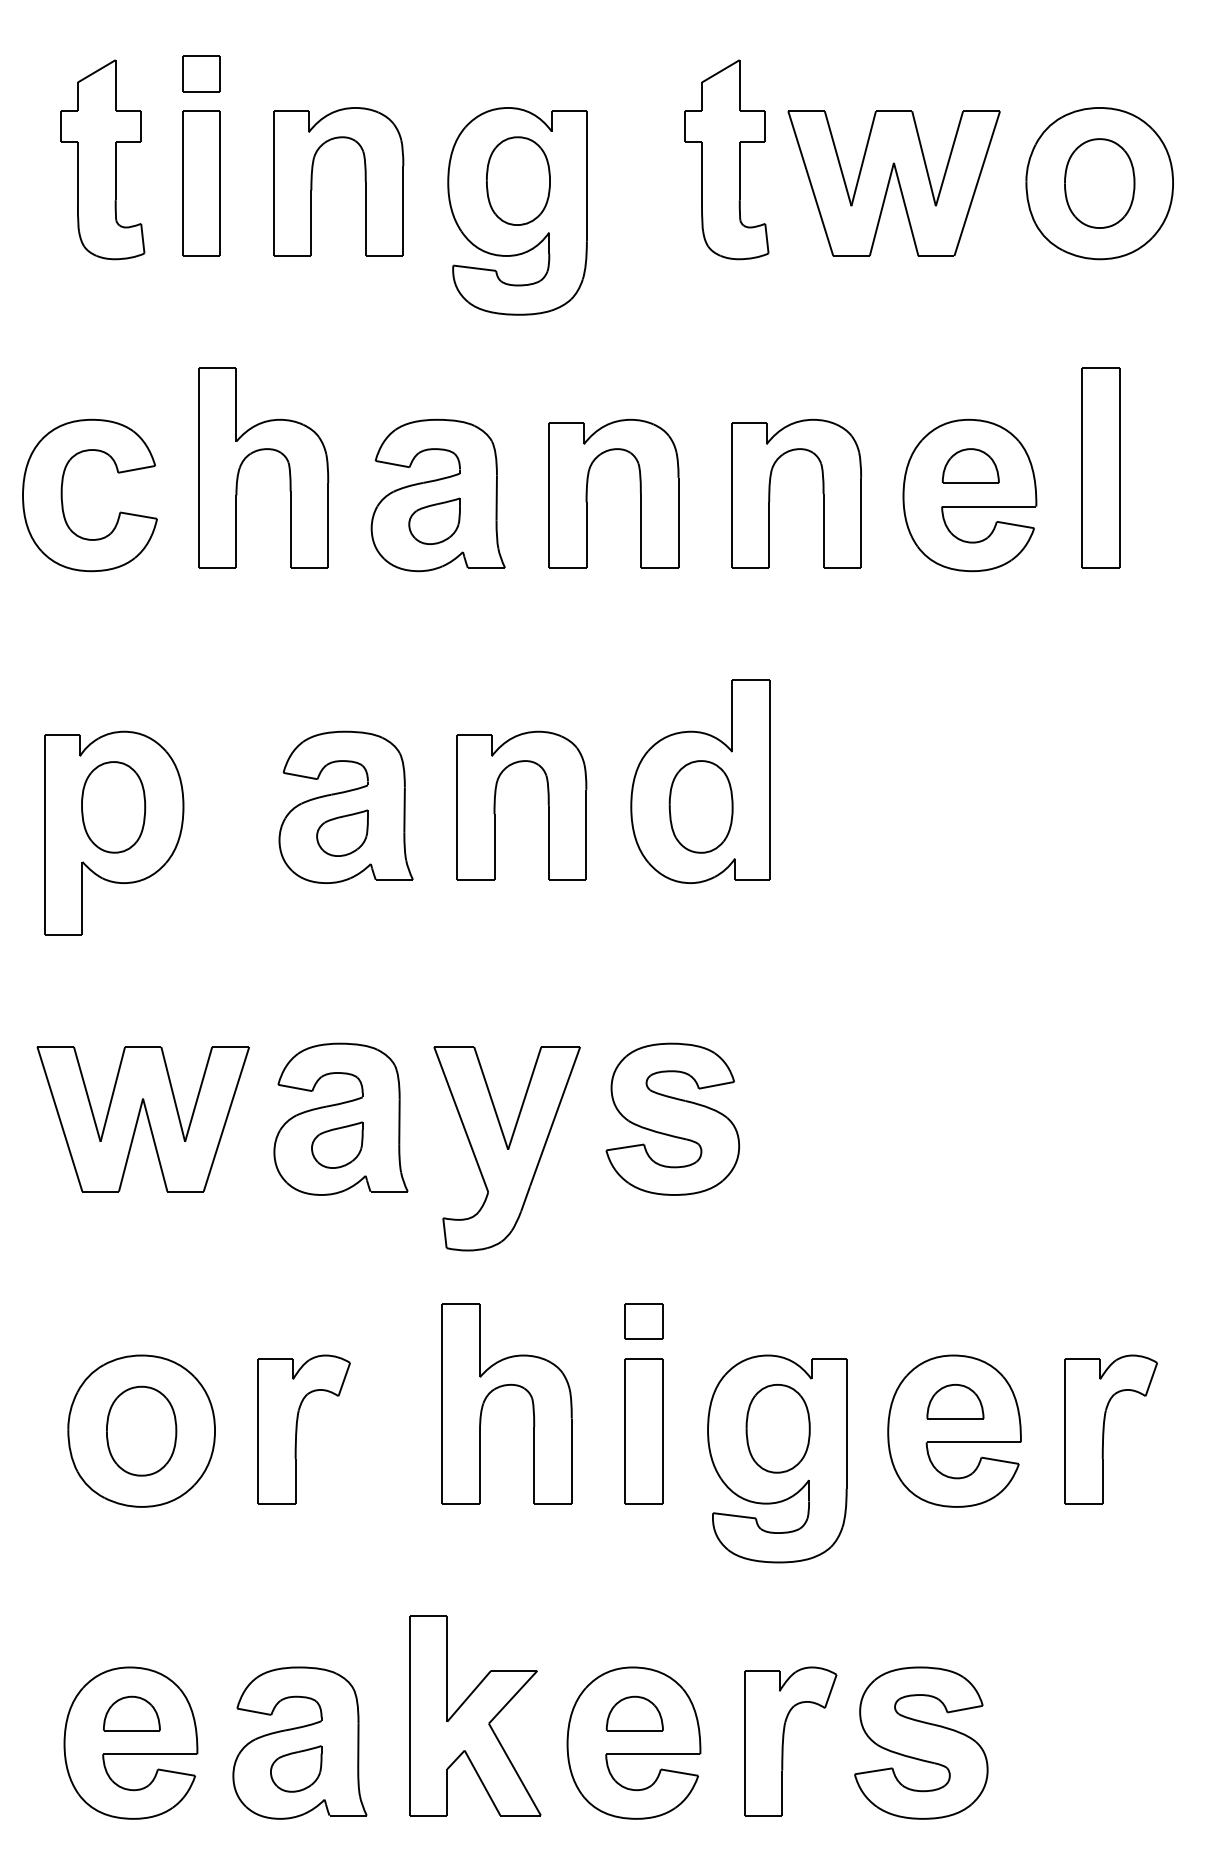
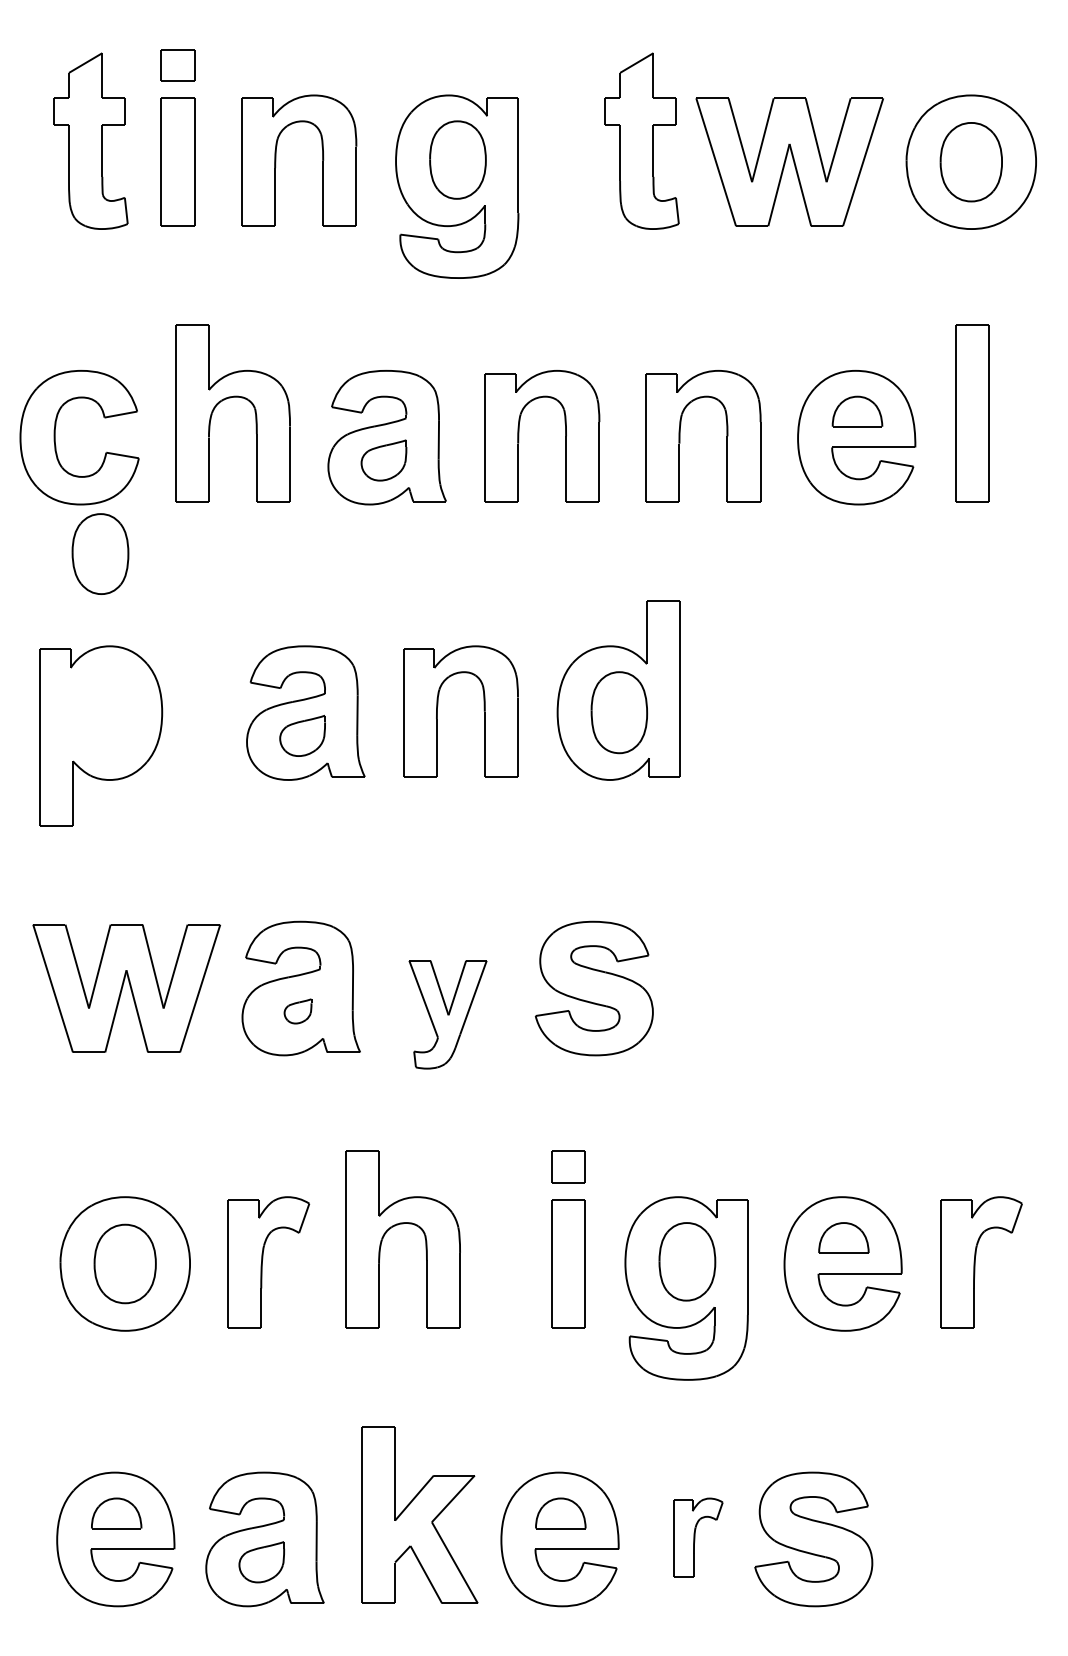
part: (113, 806) -> (100, 553), moved
part: (336, 1145) -> (297, 1011), size x0.6
part: (506, 1148) -> (447, 1014), size x0.6
part: (502, 1387) -> (398, 1225), moved
part: (790, 1740) -> (698, 1537), size x0.6

